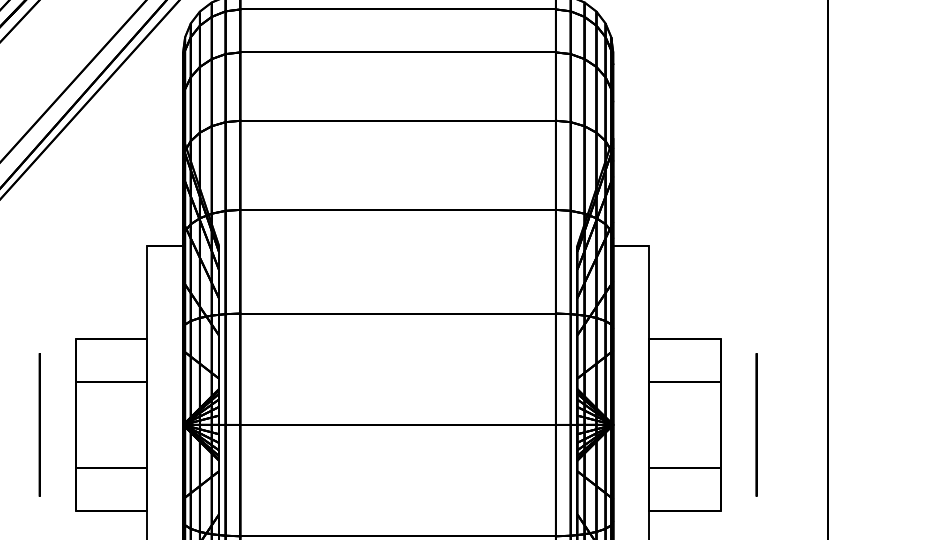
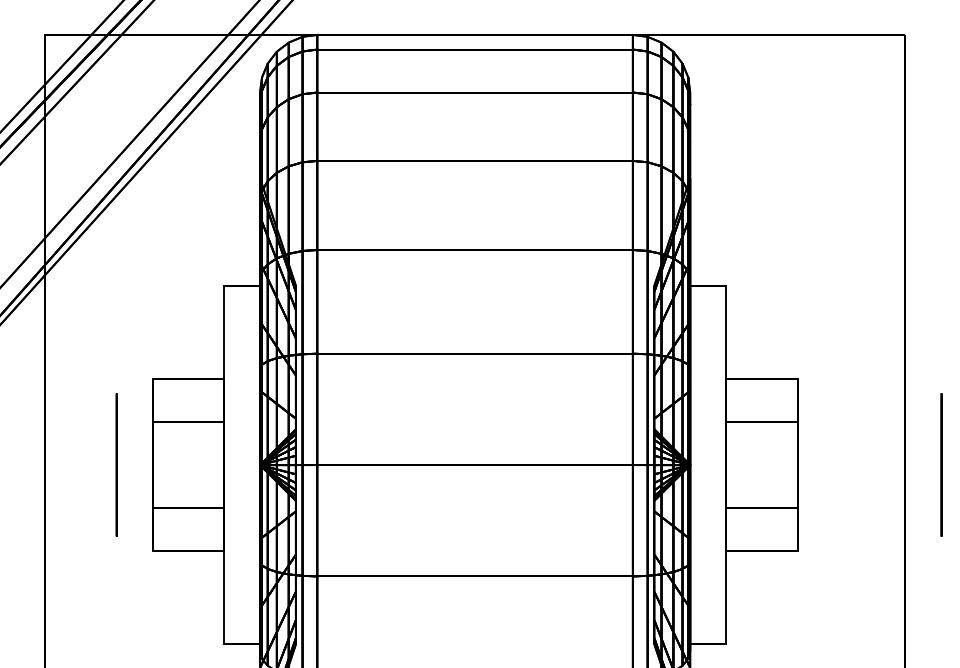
circle: (756, 424) -> (941, 464), moved

